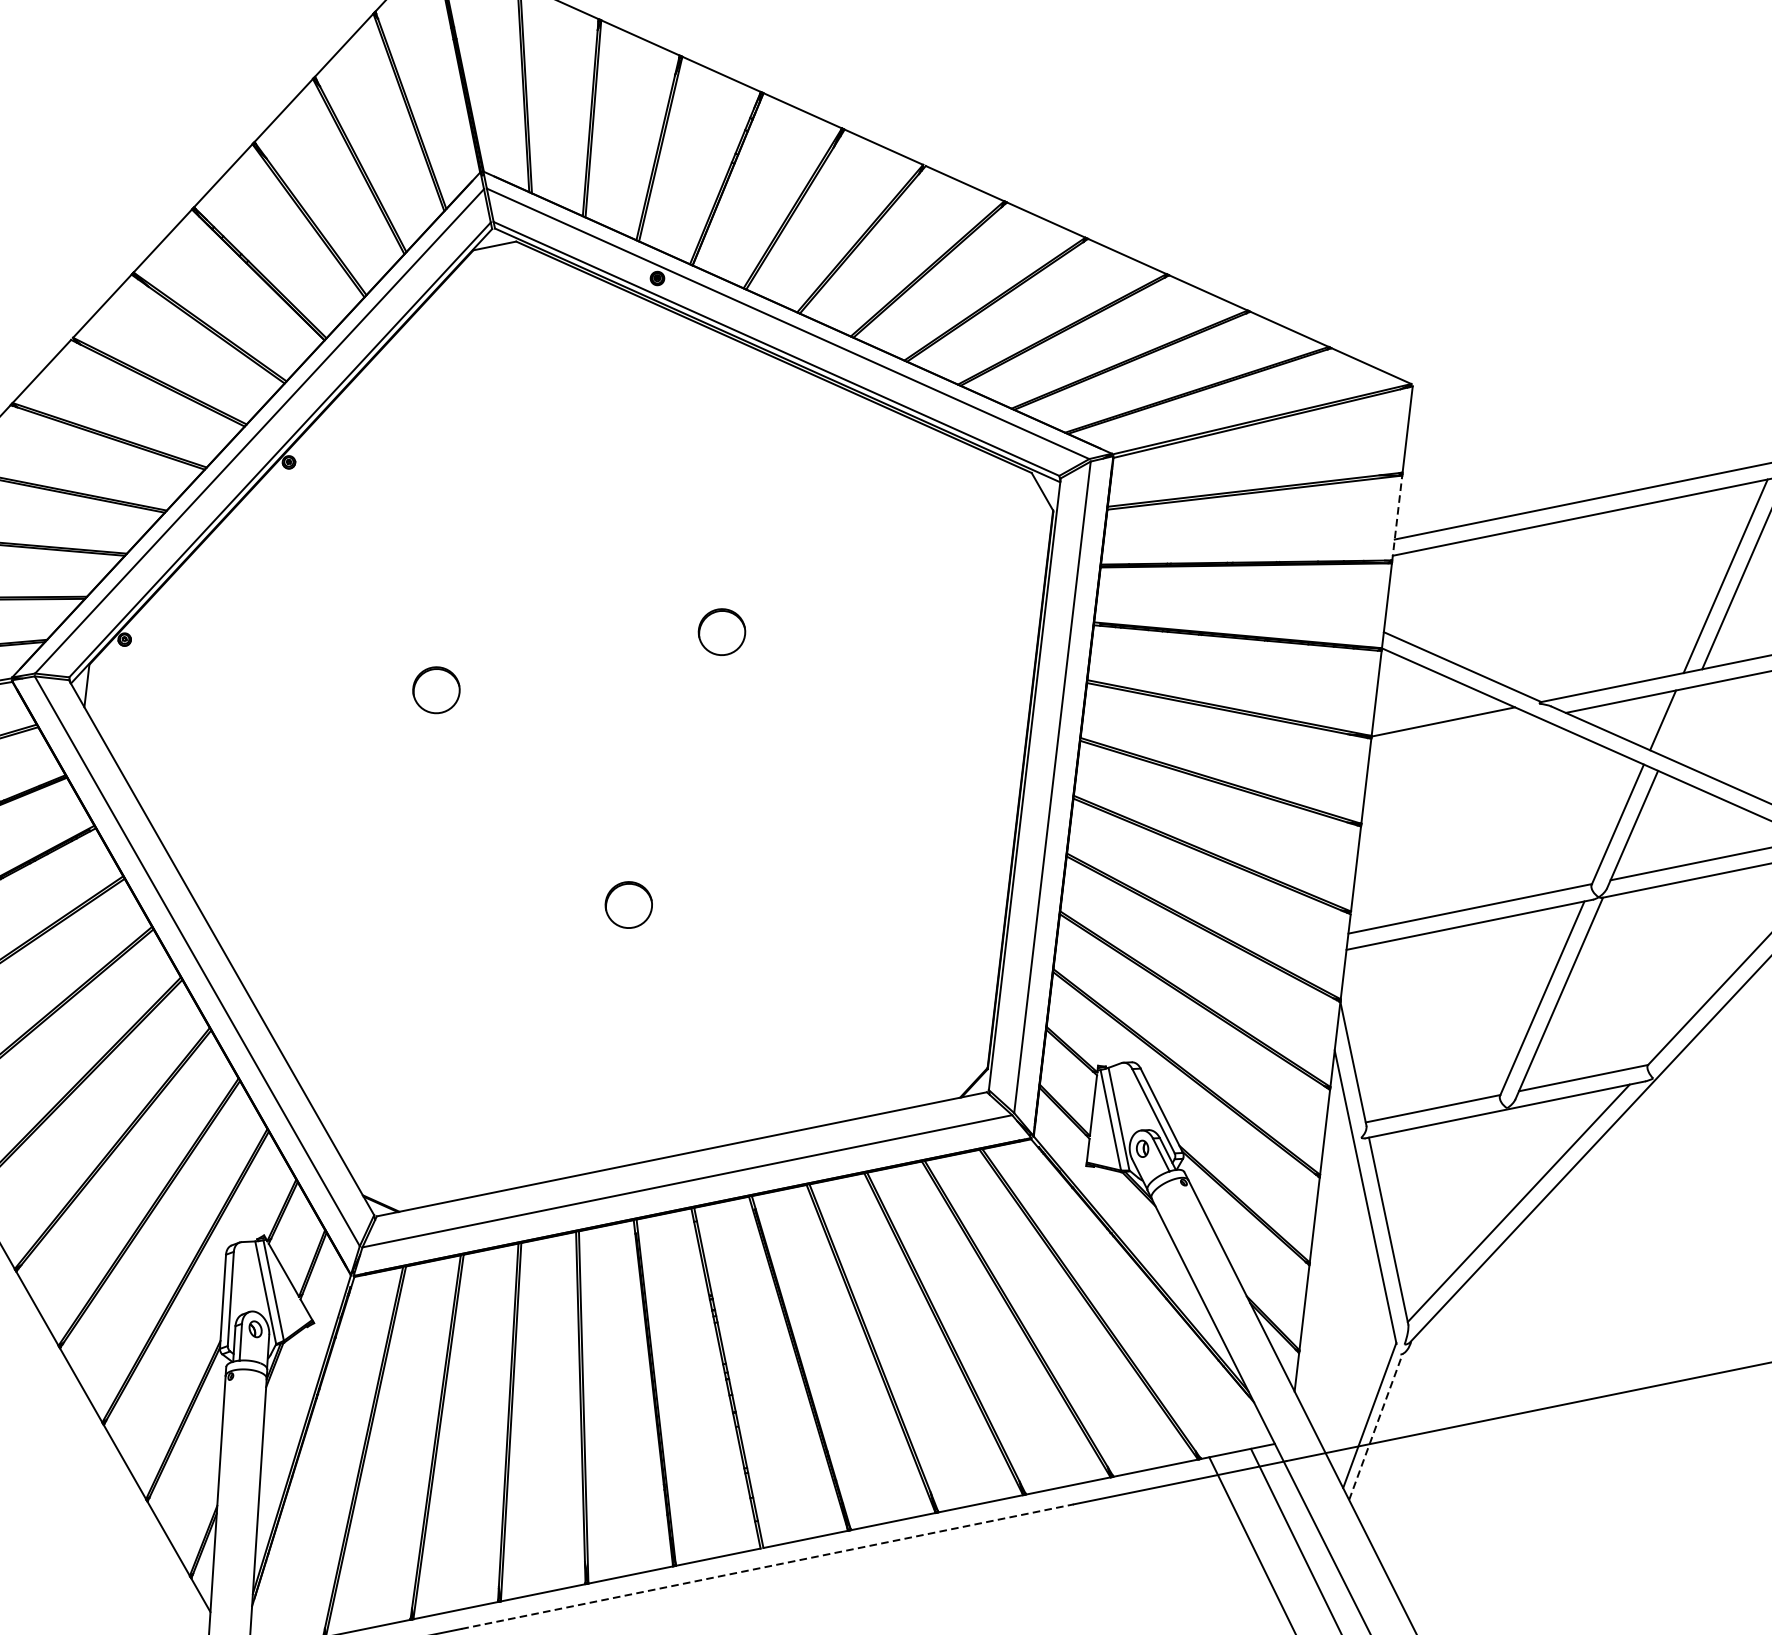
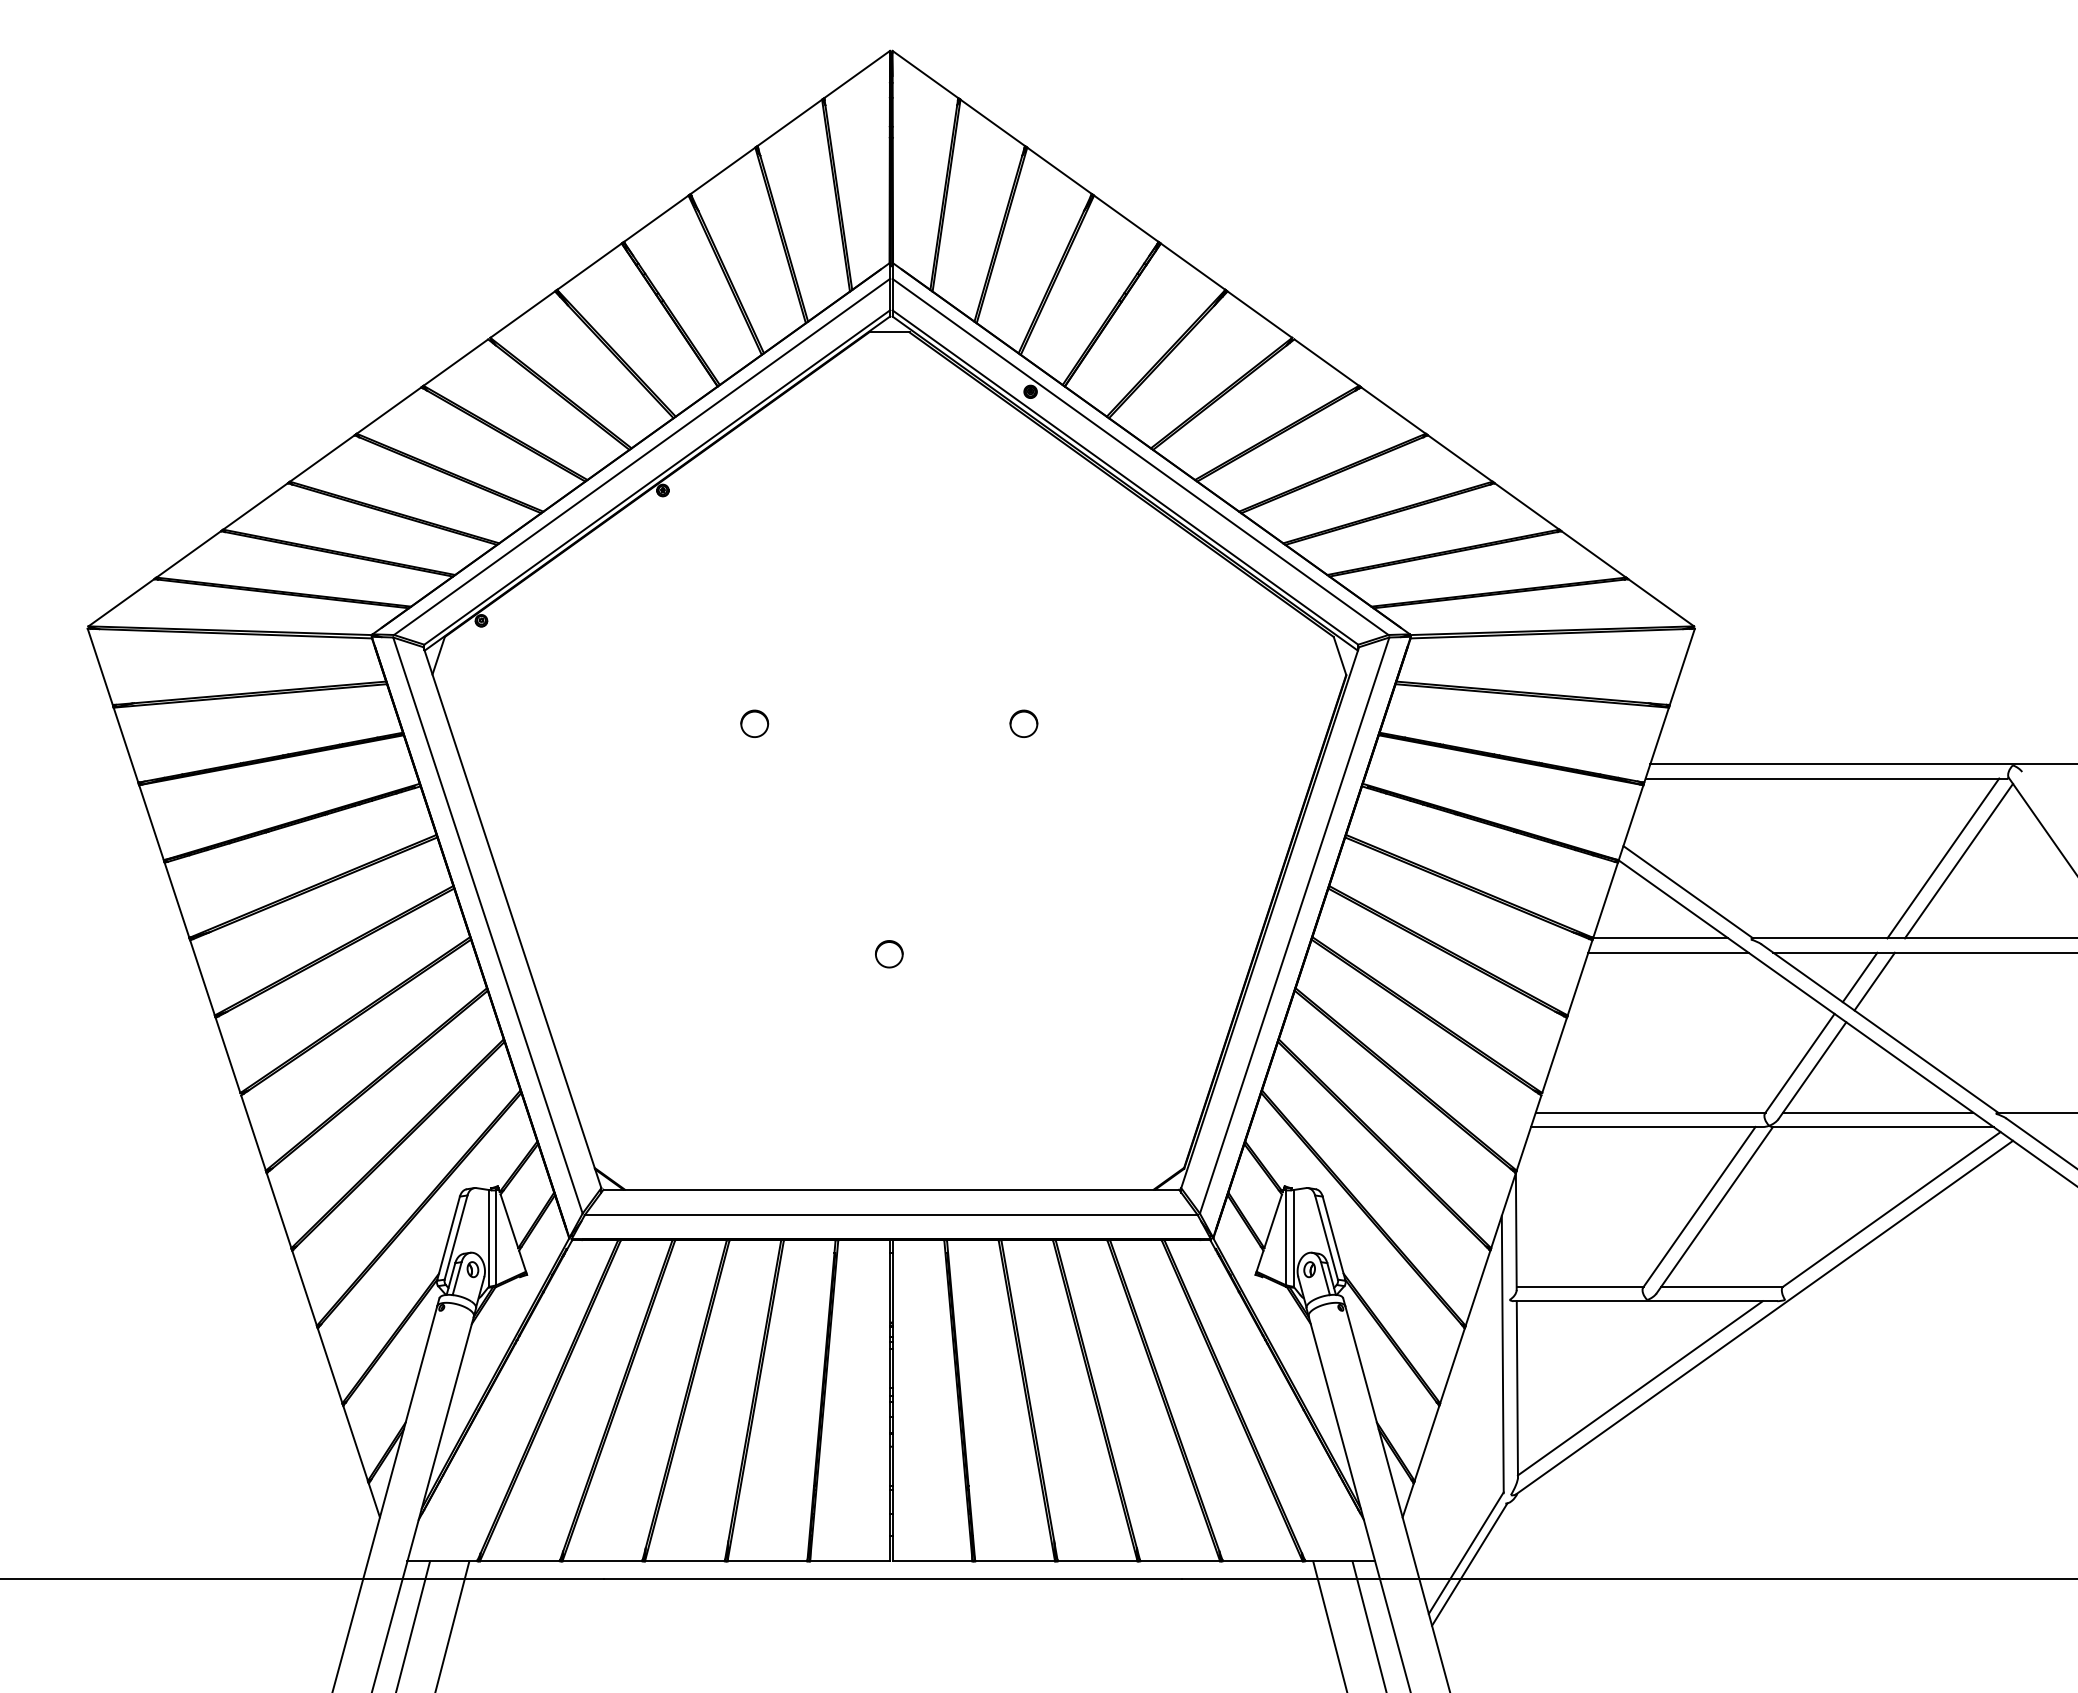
line: (1397, 518) -> (1656, 745), dashed -> solid
part: (721, 631) -> (1023, 723), size x0.62
part: (436, 689) -> (754, 723), size x0.62
line: (1679, 721) -> (1874, 981), added
line: (1454, 735) -> (1668, 952), added
part: (629, 905) -> (889, 954), size x0.62
line: (1375, 1426) -> (1469, 1564), dashed -> solid
line: (766, 1566) -> (892, 1578), dashed -> solid

